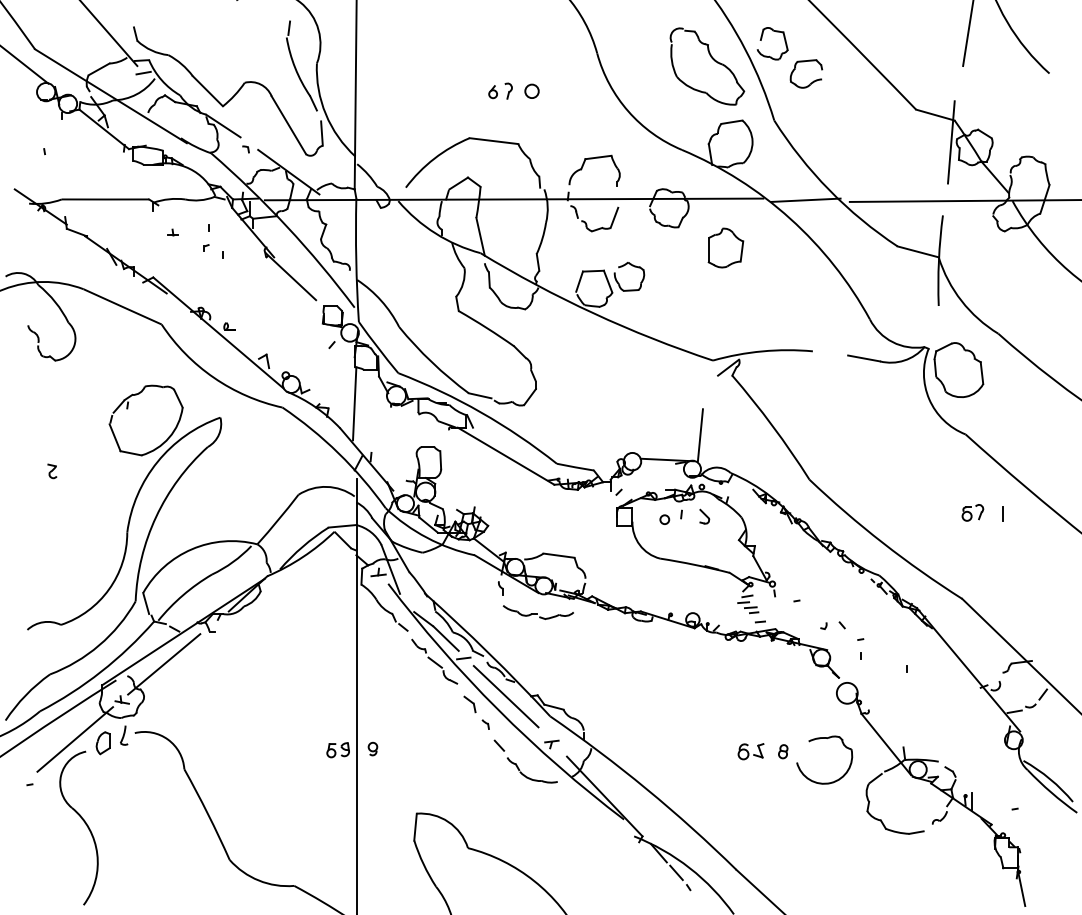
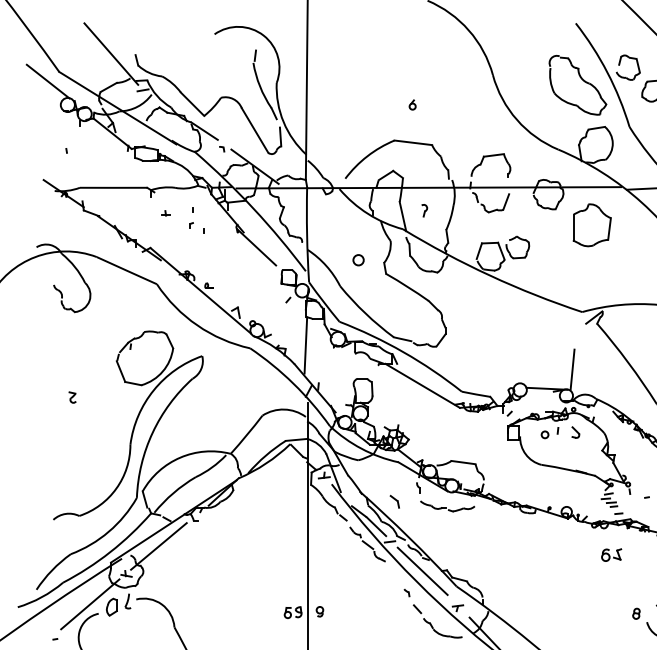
part: (508, 90) -> (424, 210), moved
circle: (531, 90) -> (358, 259), moved
part: (725, 247) -> (591, 224), size x1.4
part: (469, 704) -> (394, 501), moved
part: (750, 751) -> (611, 555), moved

